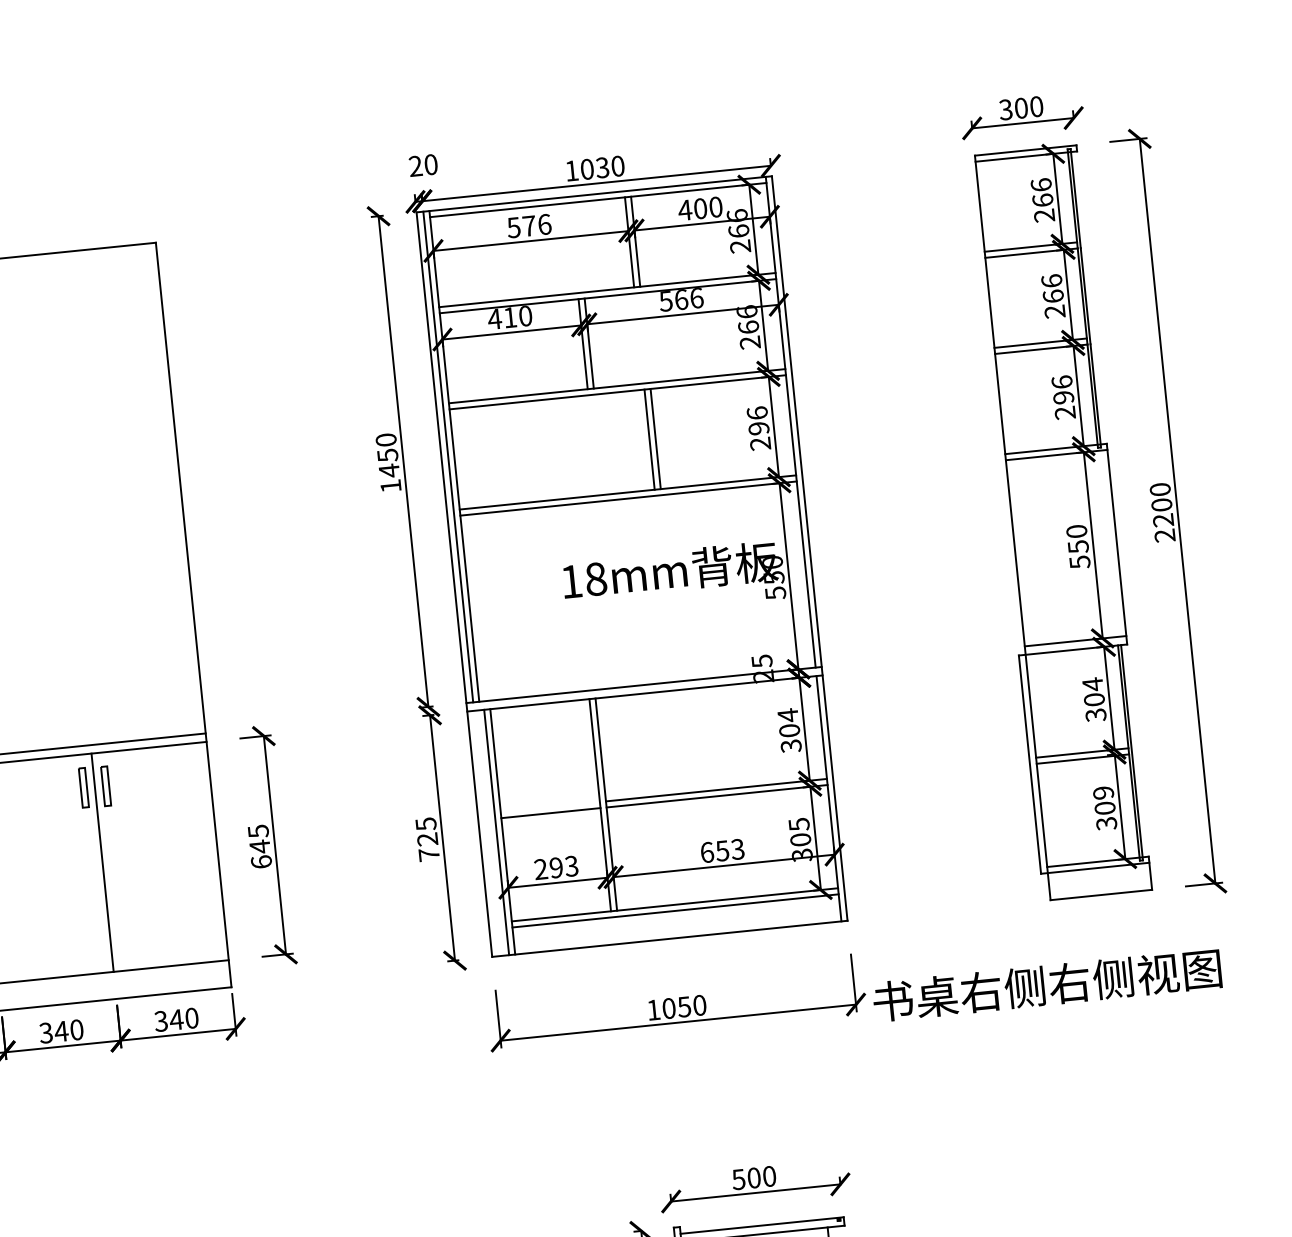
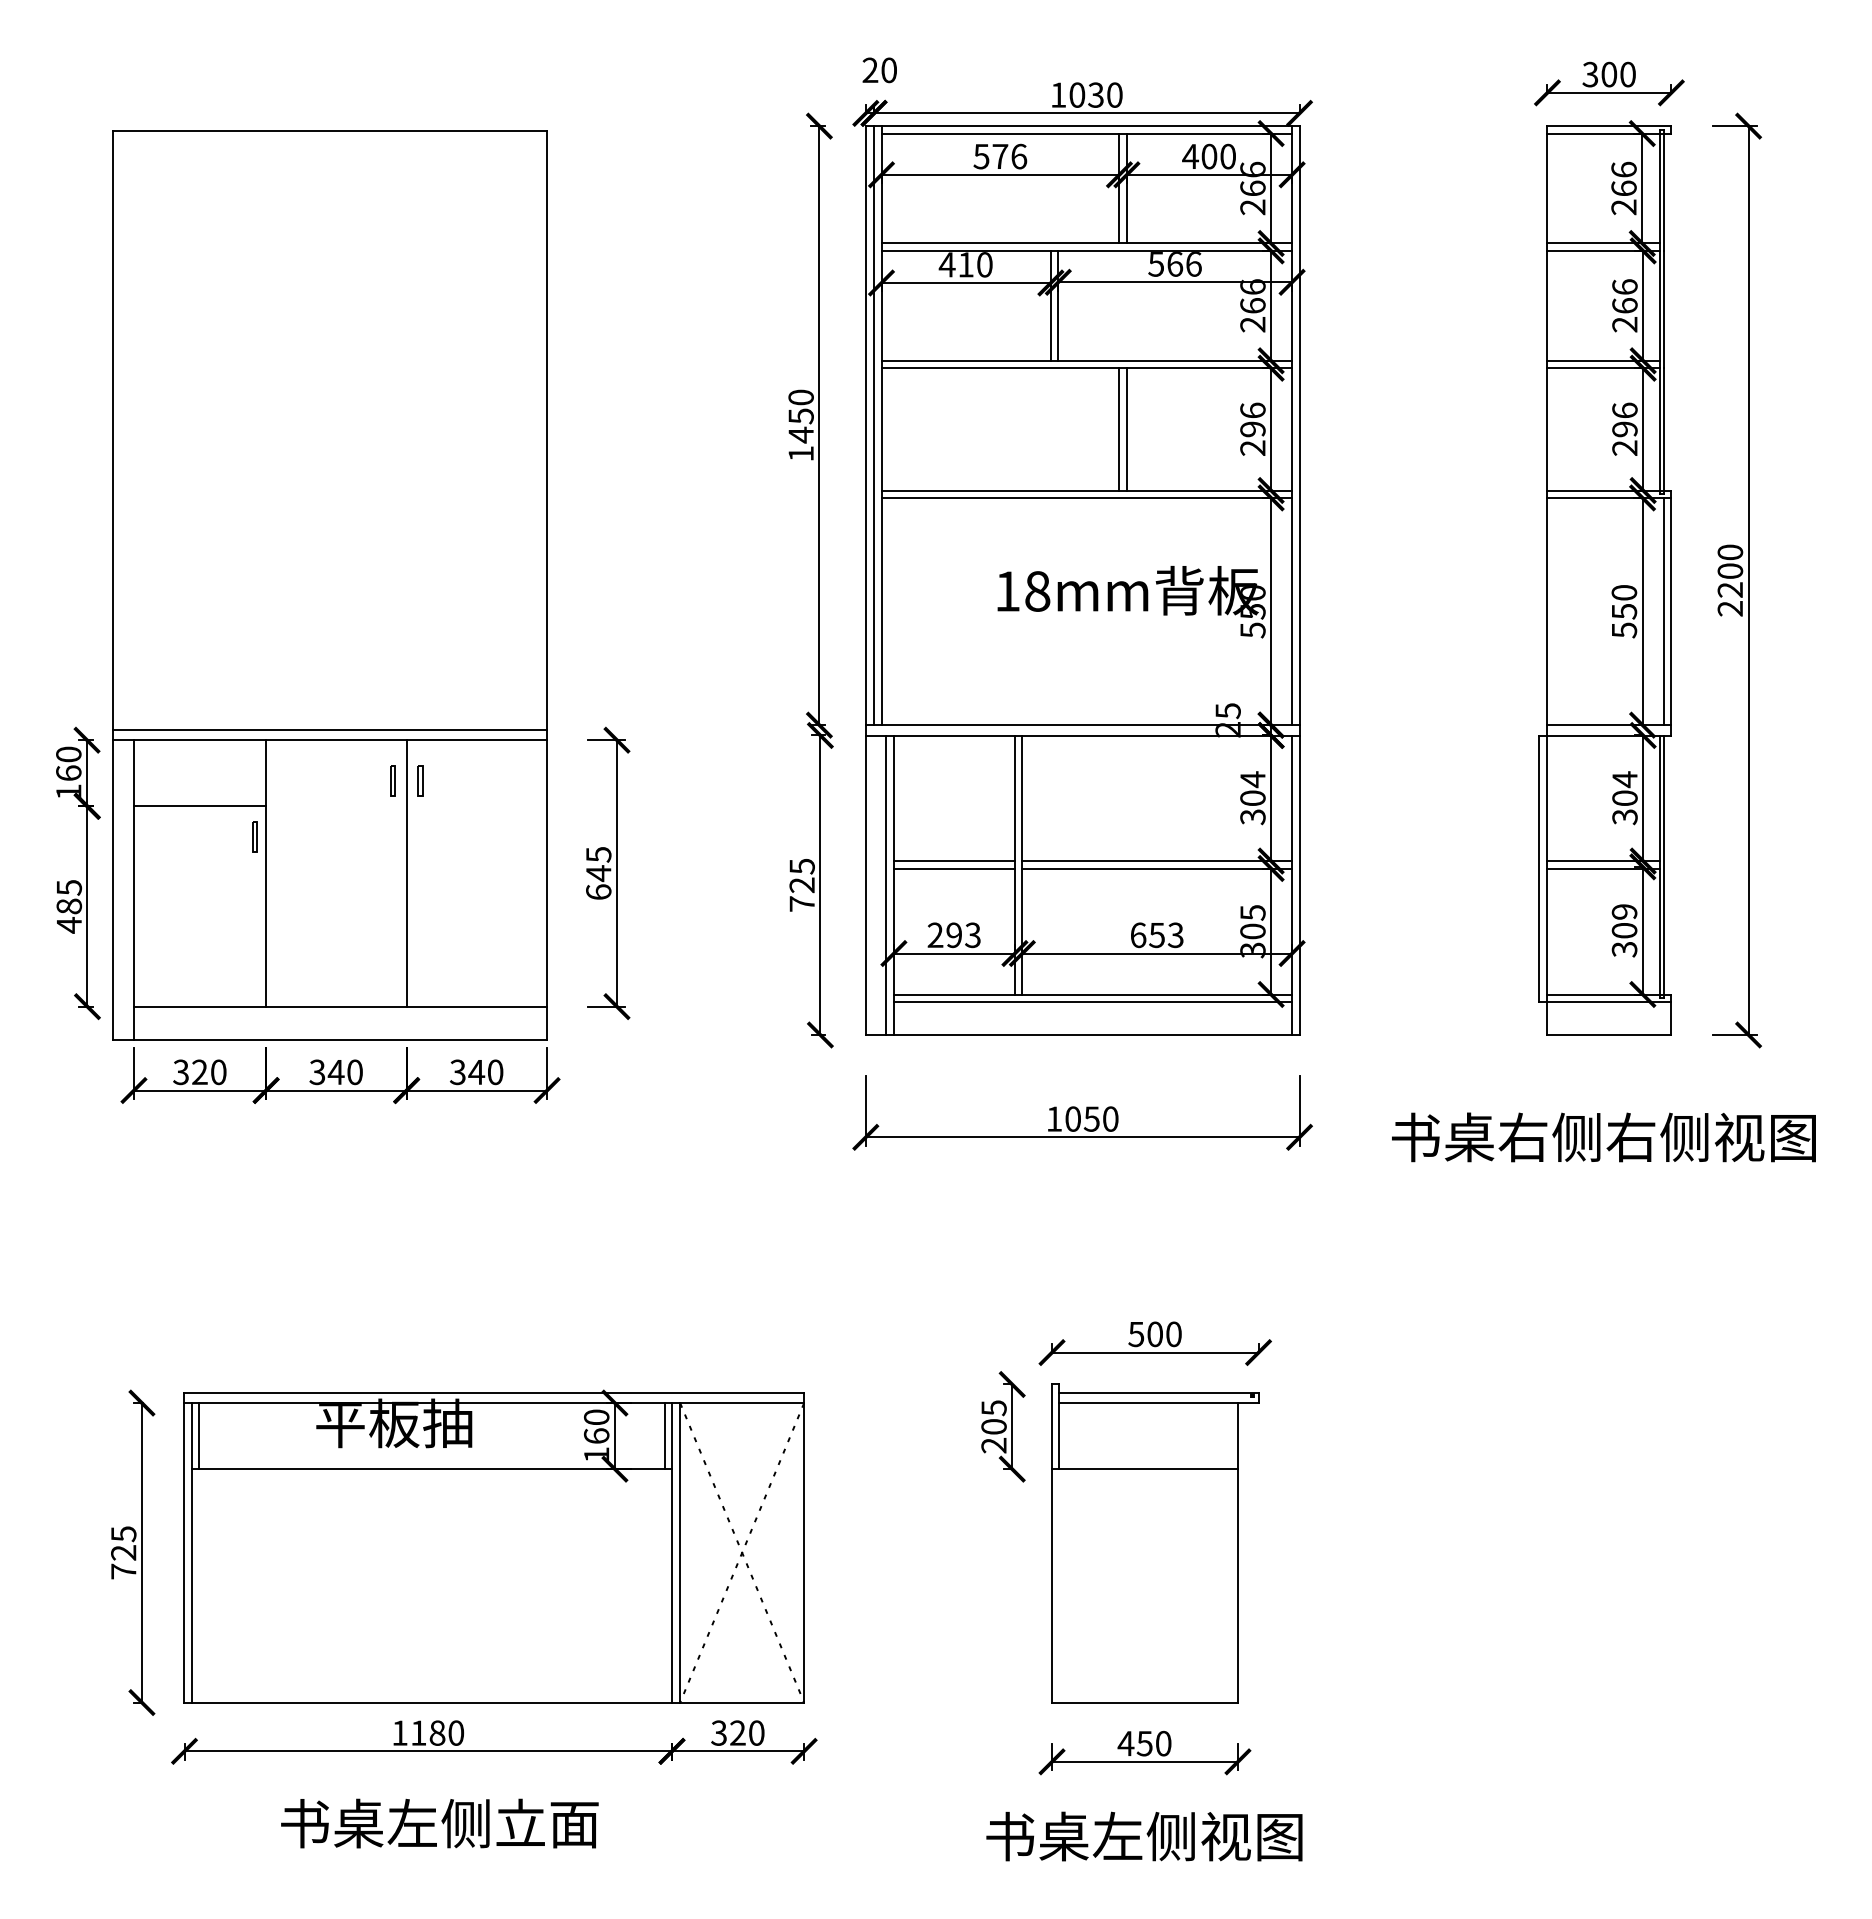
line: (1110, 543) -> (1663, 611), added
part: (106, 785) -> (420, 780), size x0.62
part: (83, 787) -> (392, 780), size x0.62
line: (549, 807) -> (953, 861), added
text: (1046, 985) -> (1603, 1137), moved

